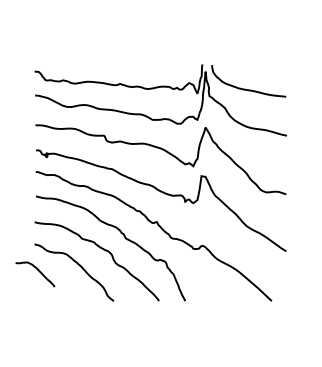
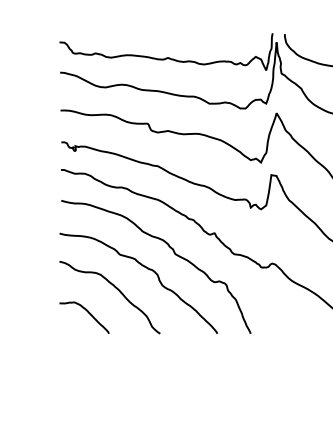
curve: (38, 271) -> (88, 313), moved

